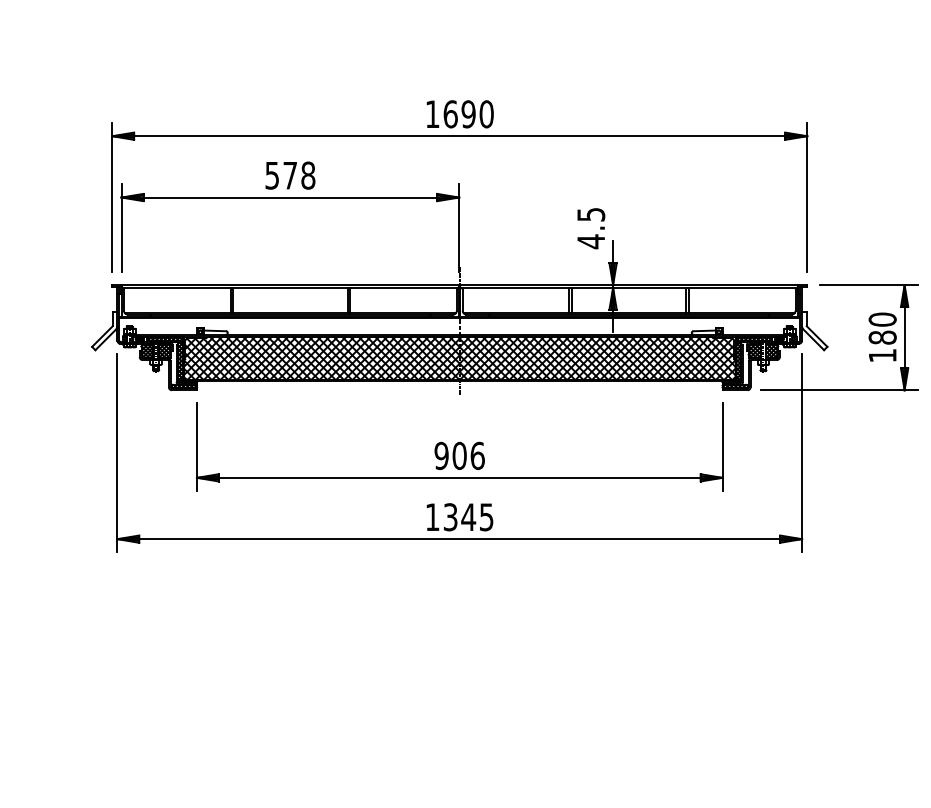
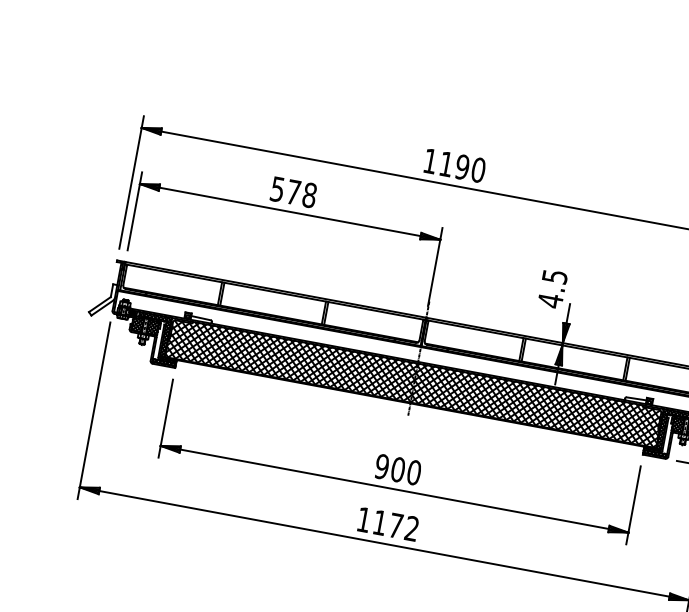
text: (450, 114) -> (446, 164), 1690 -> 1190
text: (477, 455) -> (414, 472), 906 -> 900
text: (468, 517) -> (395, 526), 1345 -> 1172

